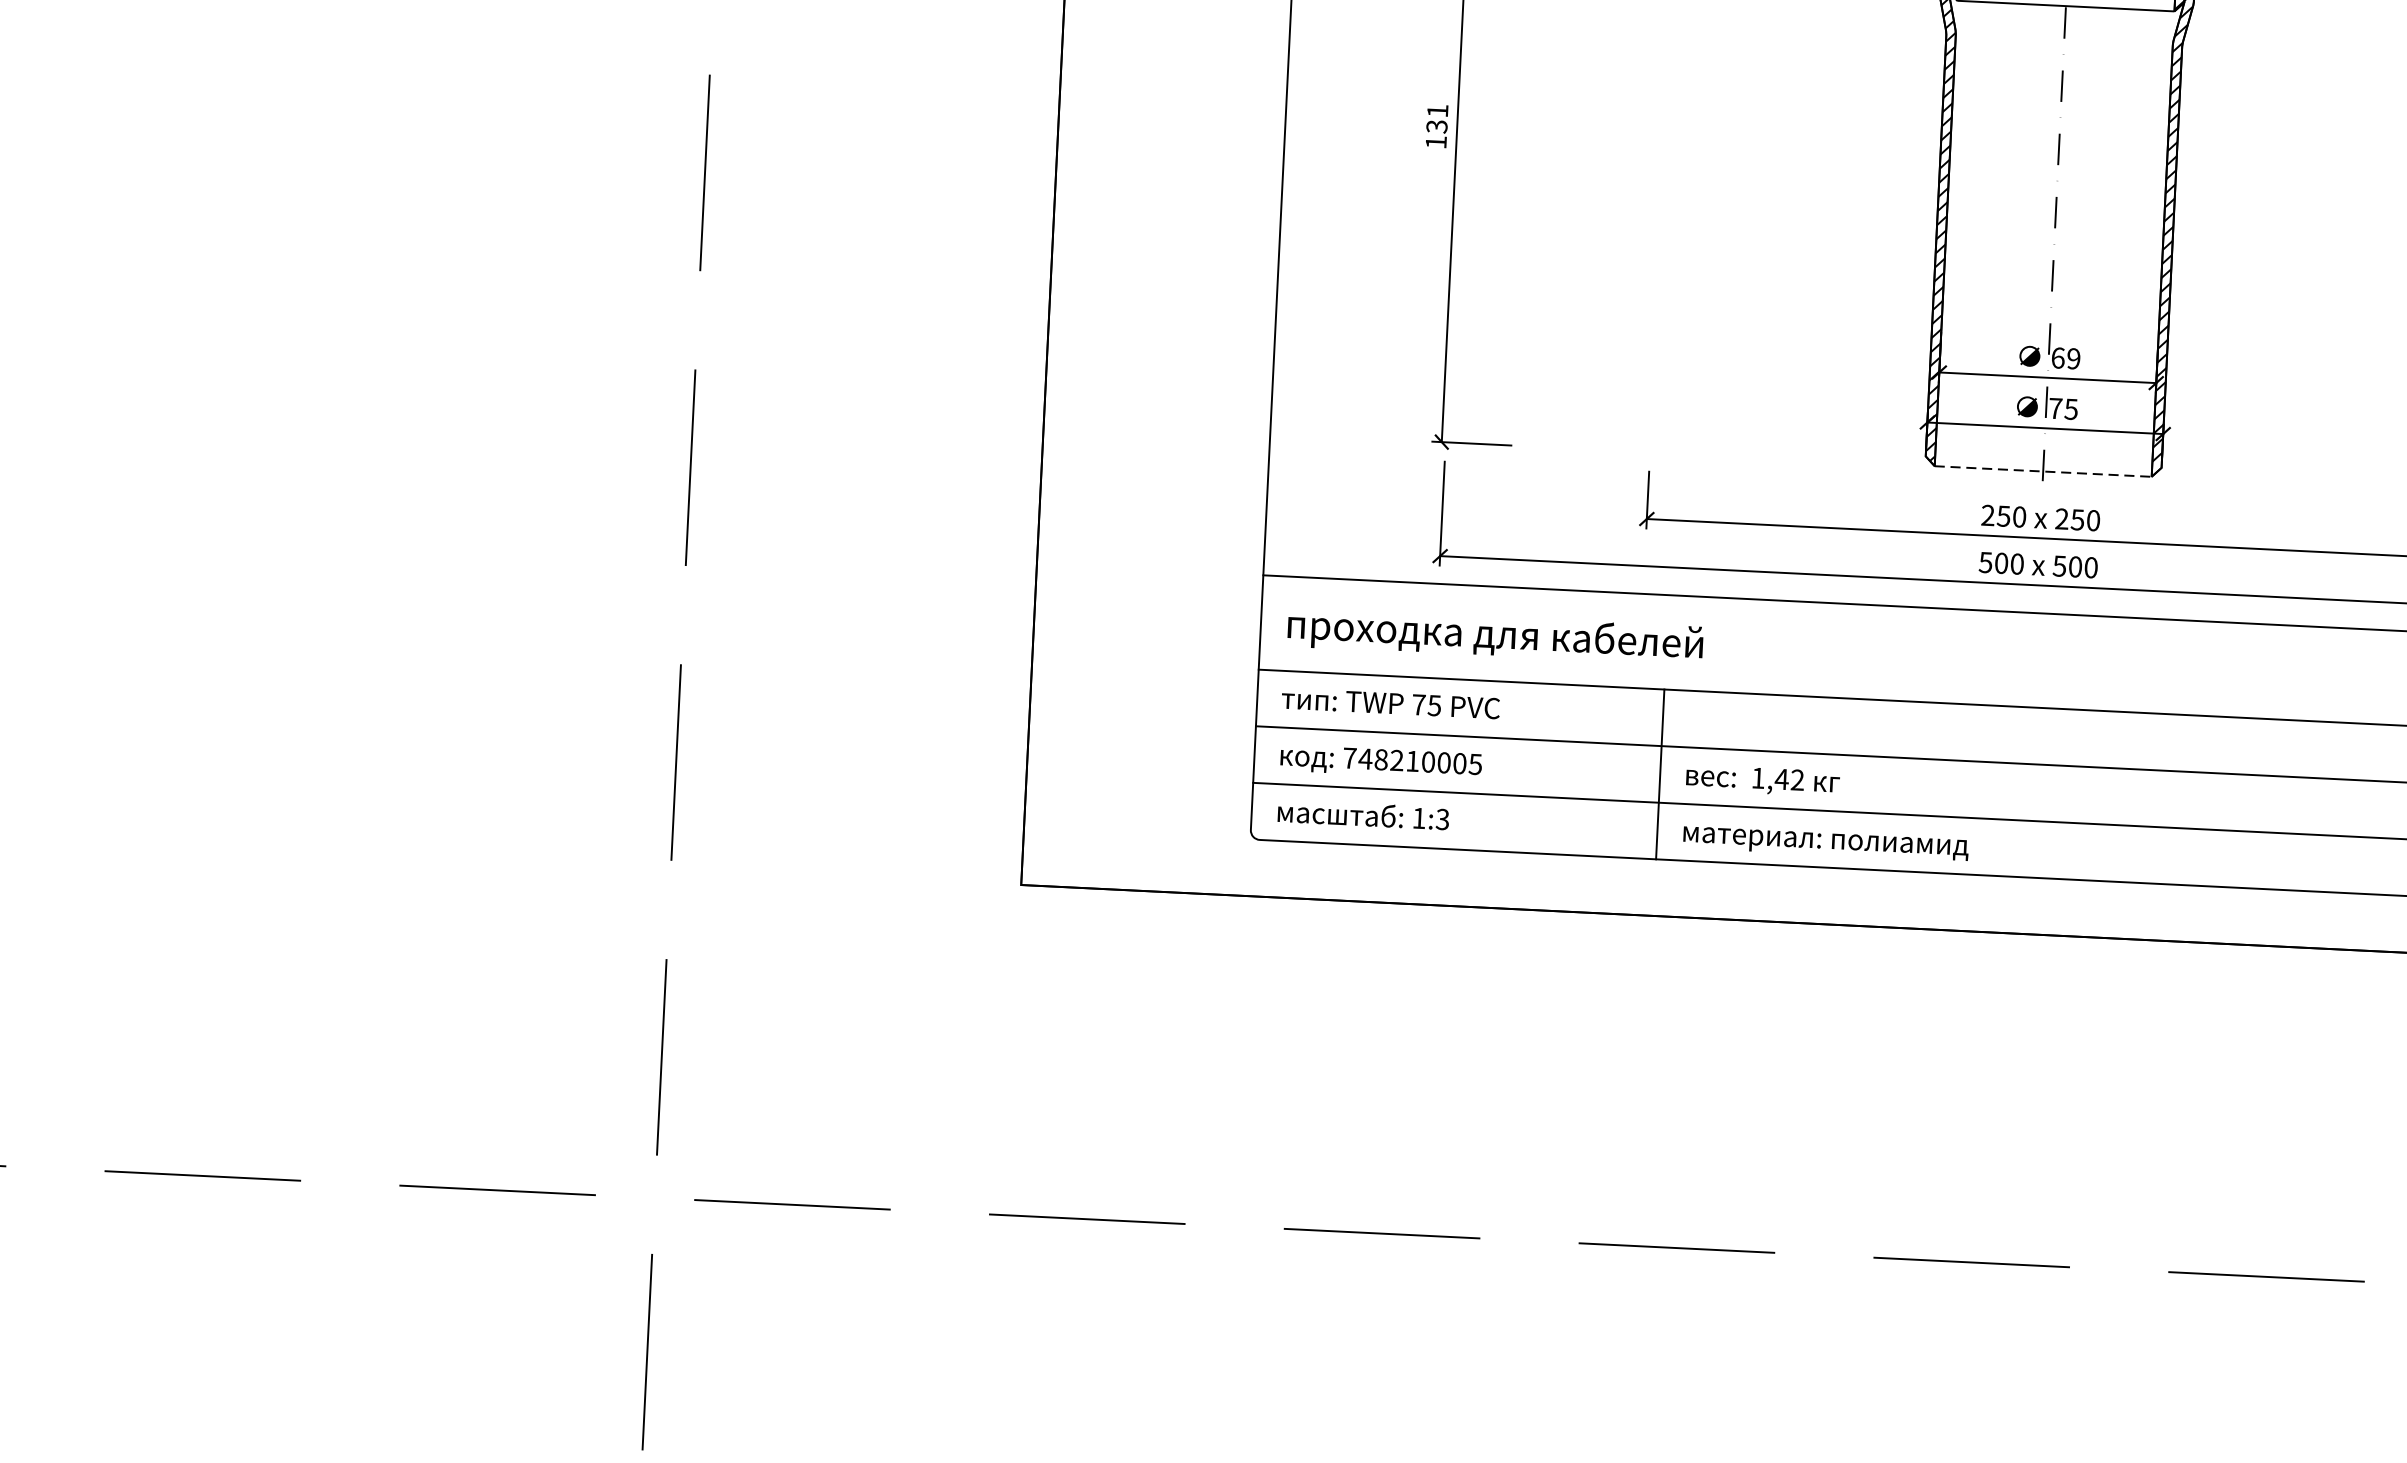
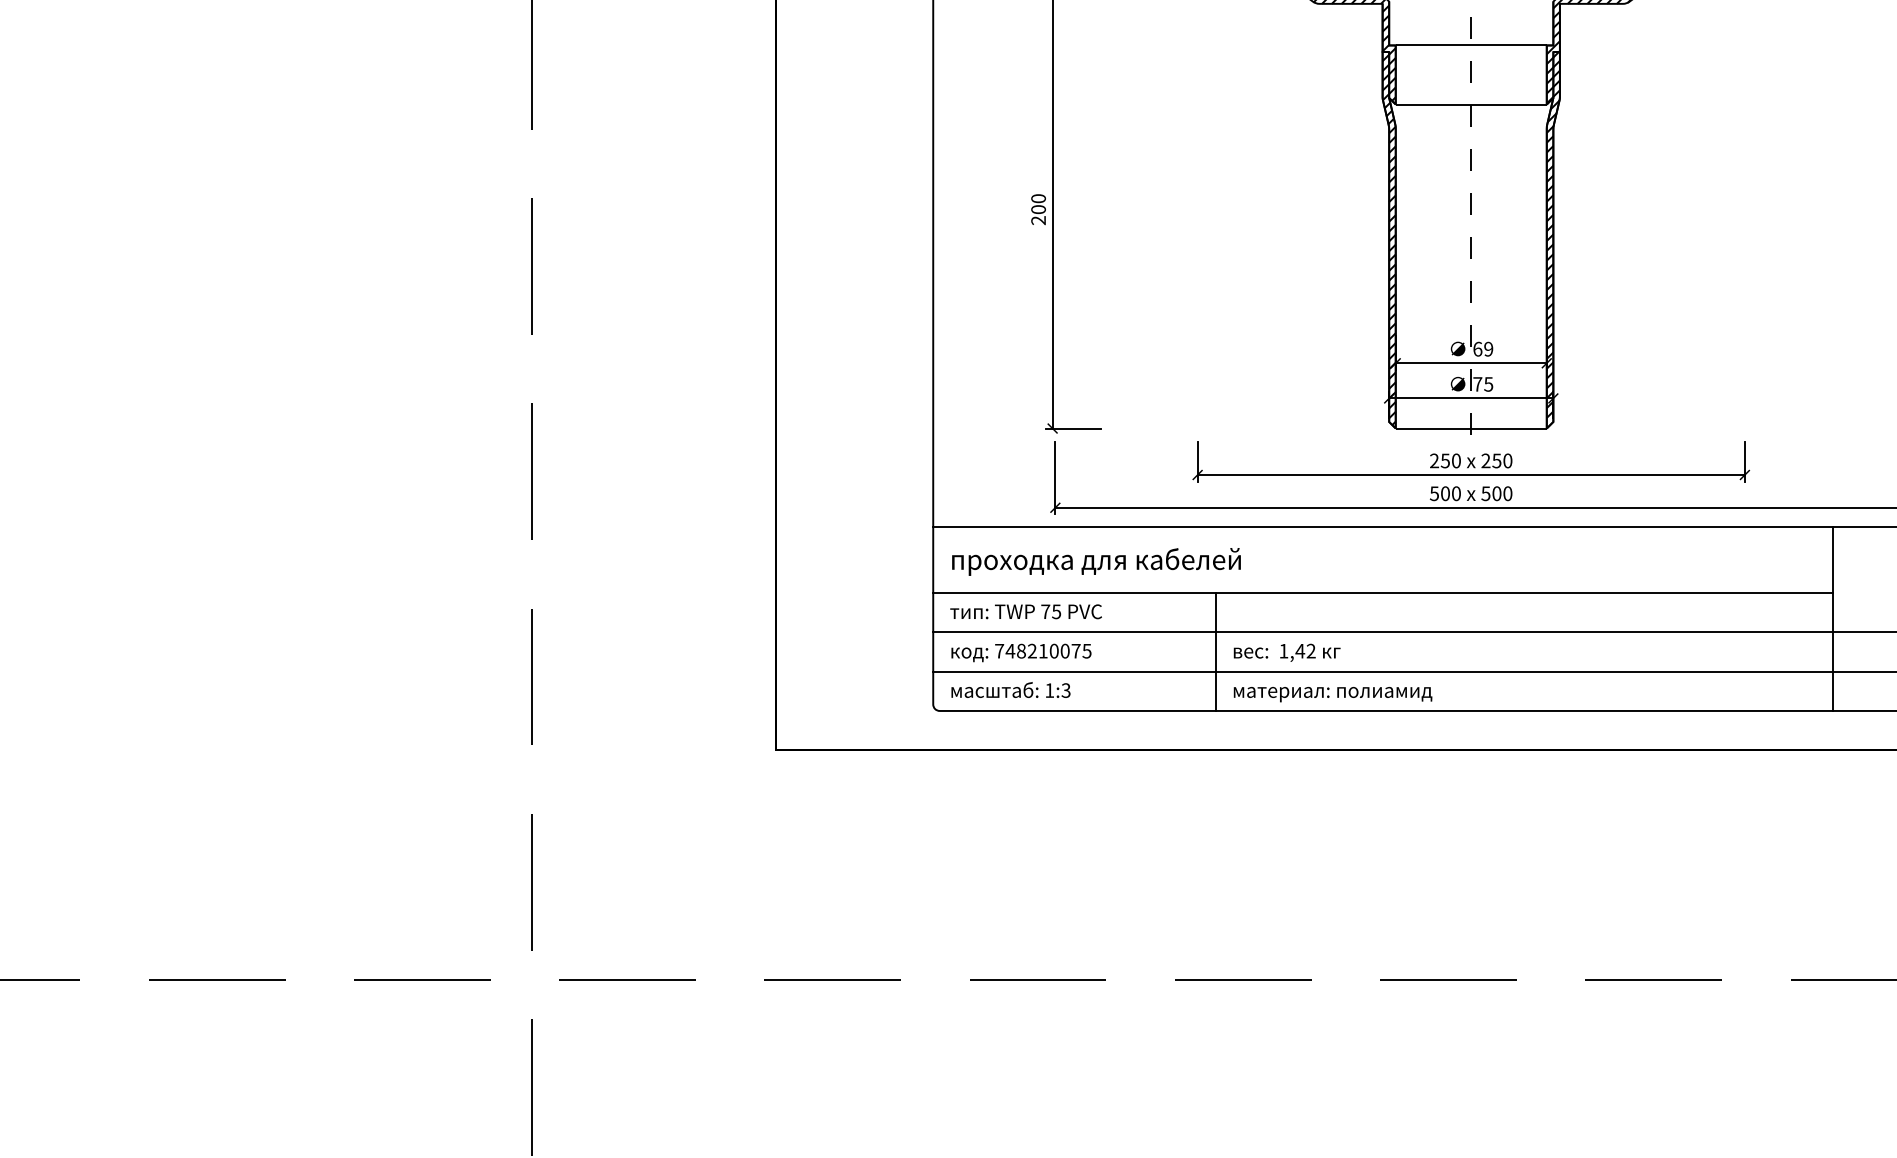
text: (1436, 126) -> (1038, 209), 131 -> 200
line: (2043, 471) -> (1471, 428), dashed -> solid
text: (1459, 762) -> (1075, 650), 748210005 -> 748210075

